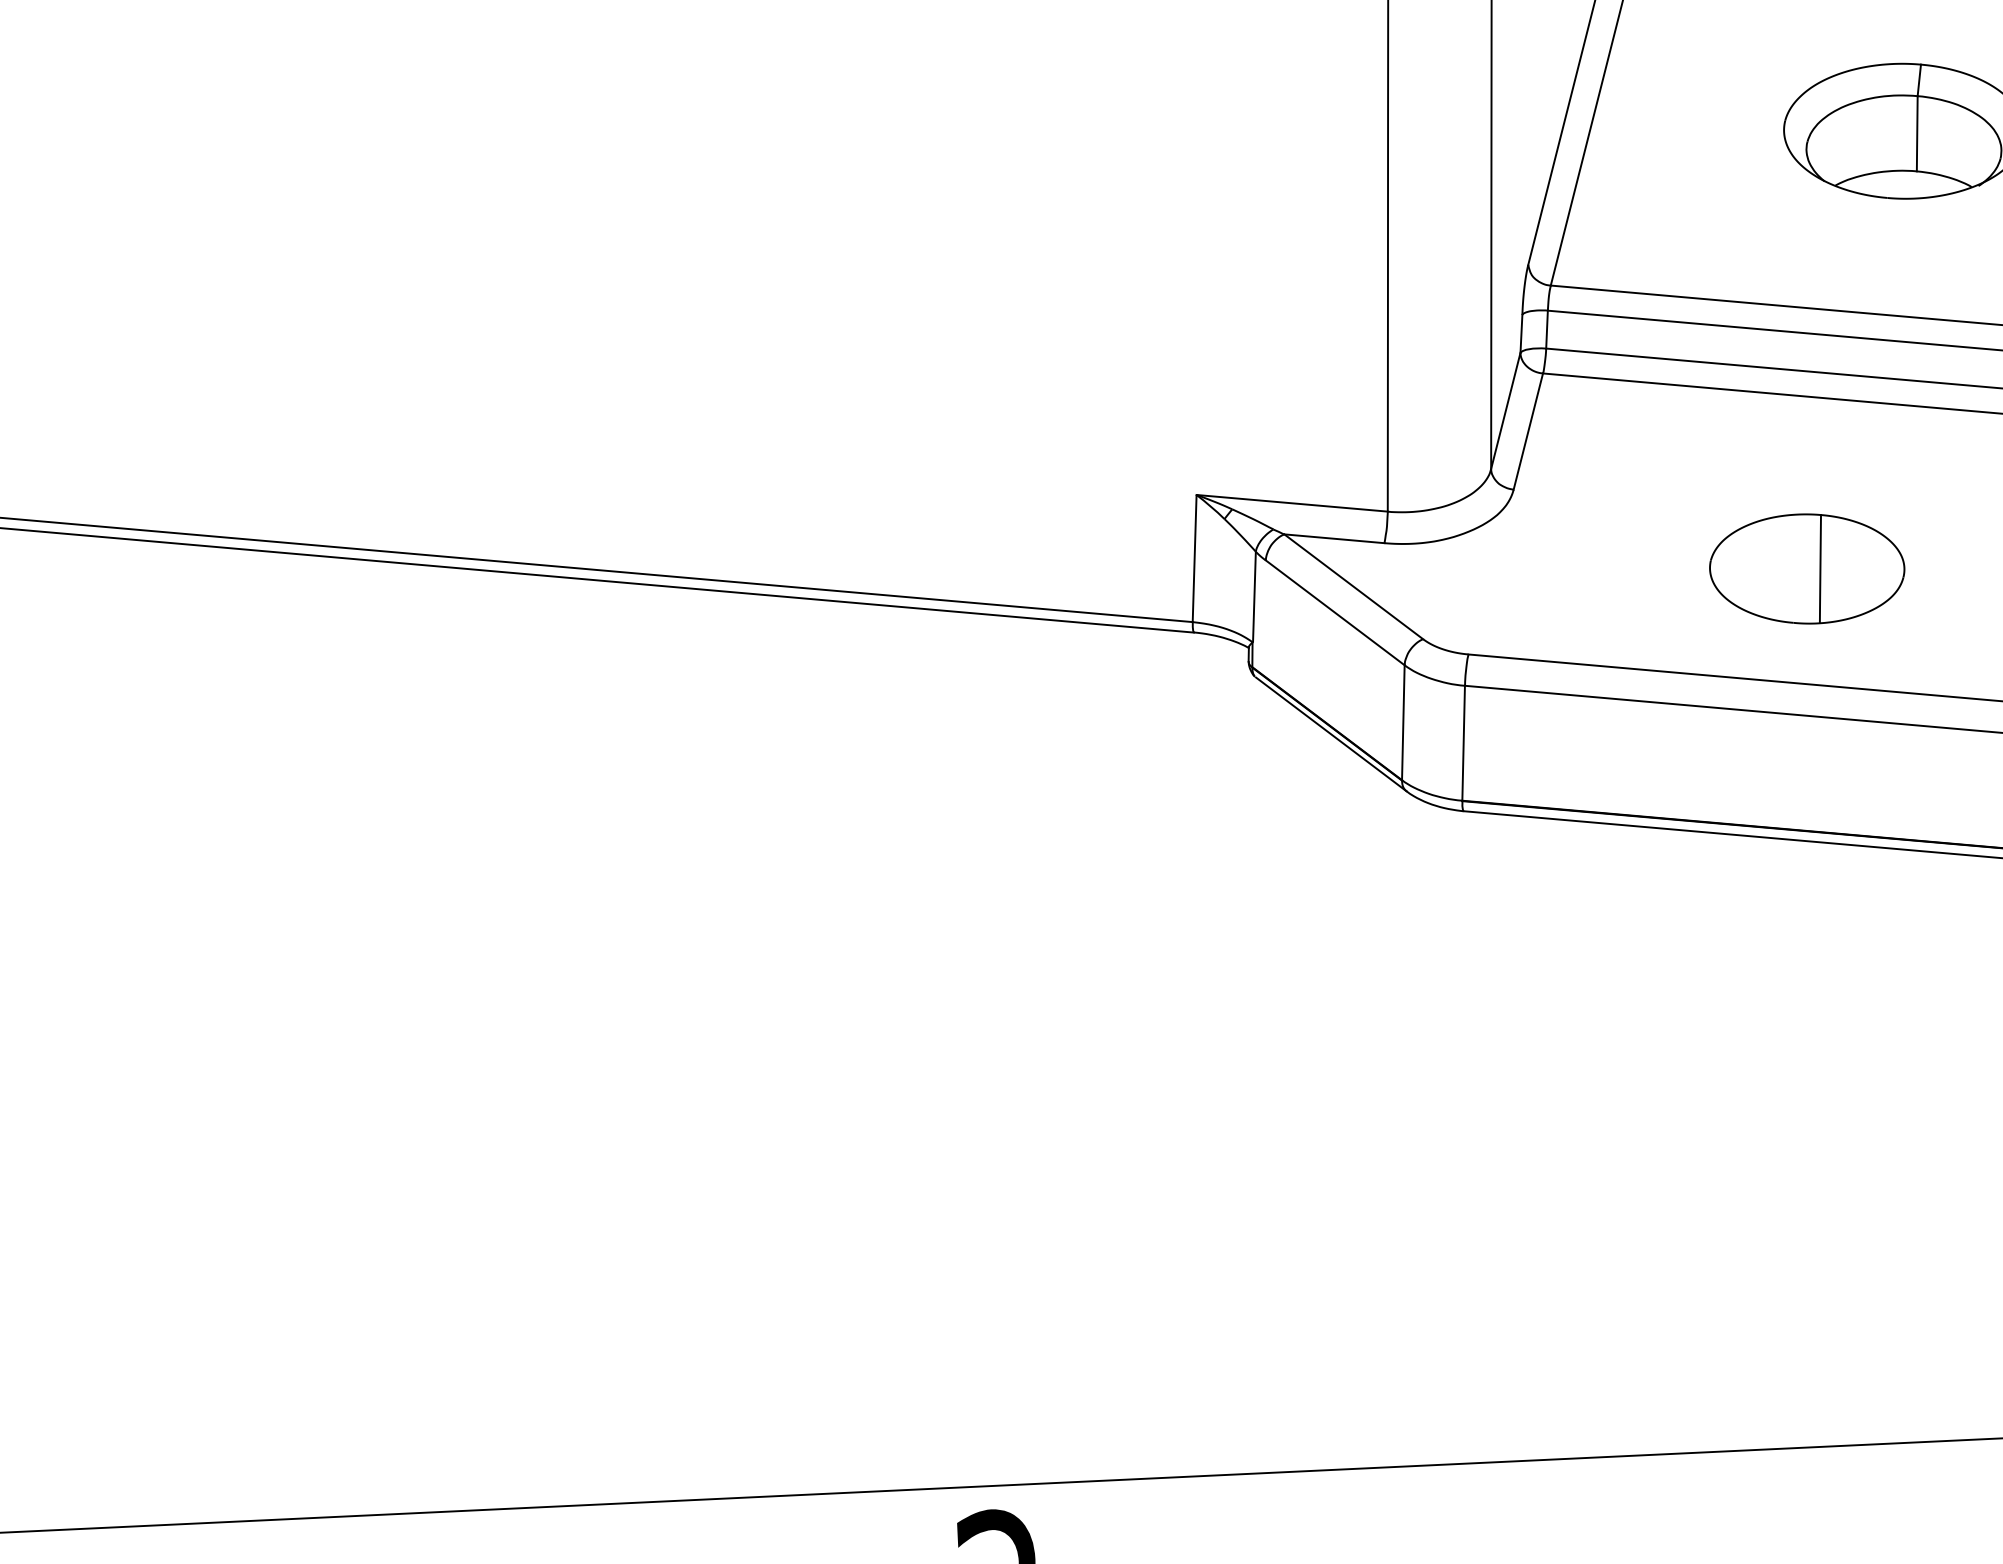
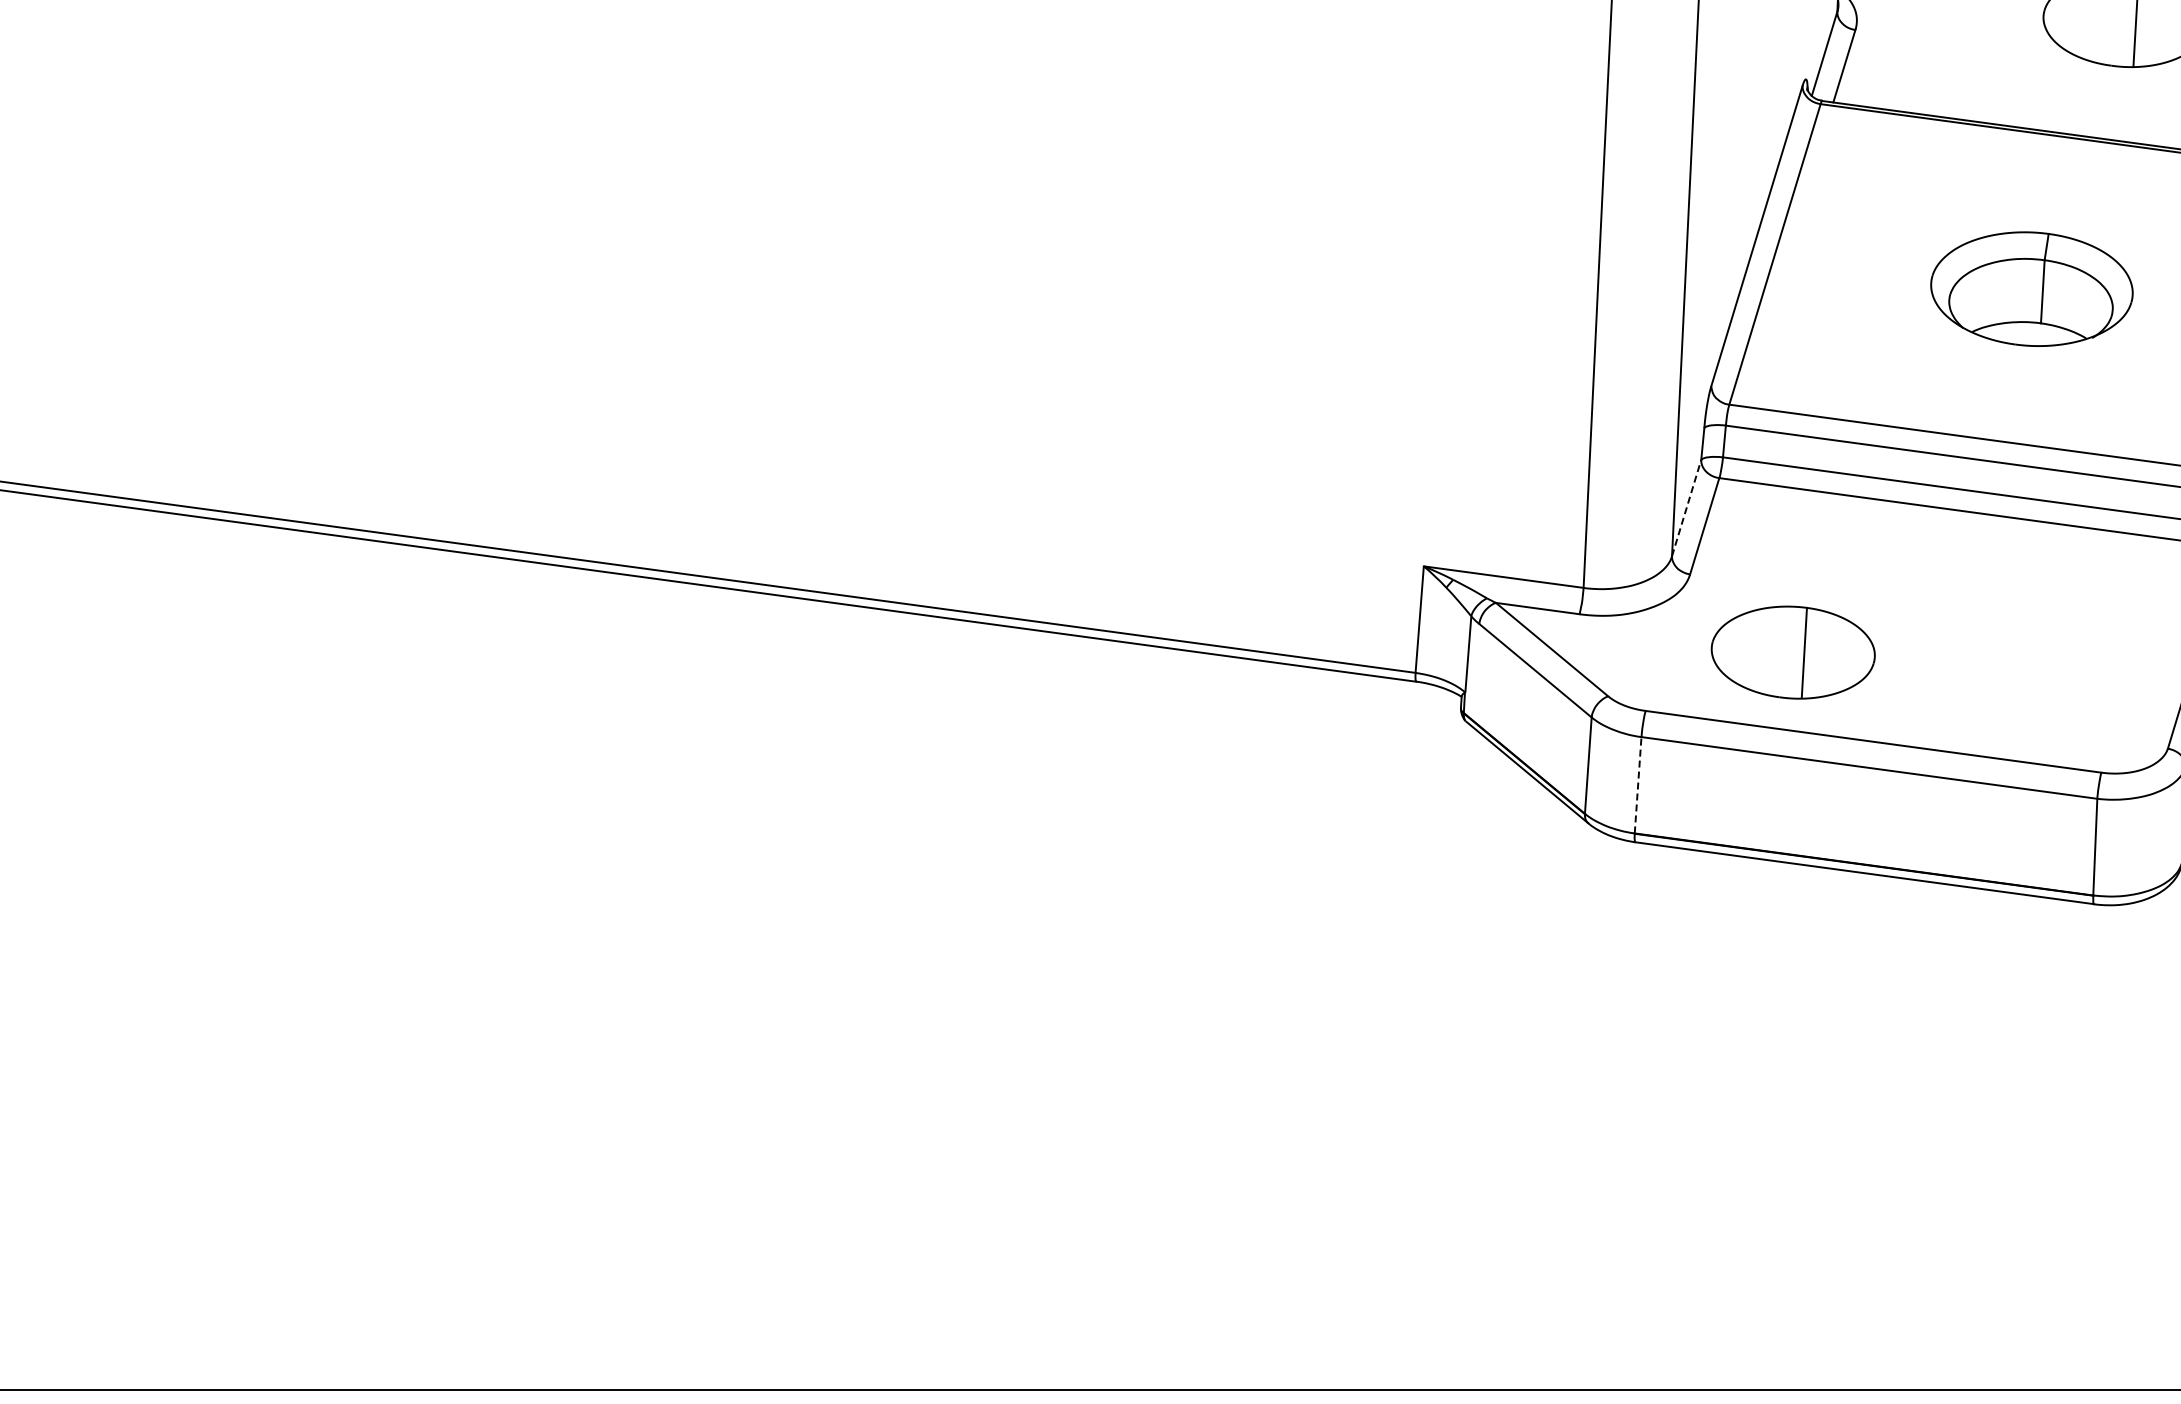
line: (1505, 410) -> (1686, 507), solid -> dashed
part: (1806, 568) -> (1792, 652), moved
line: (1464, 742) -> (1638, 784), solid -> dashed

